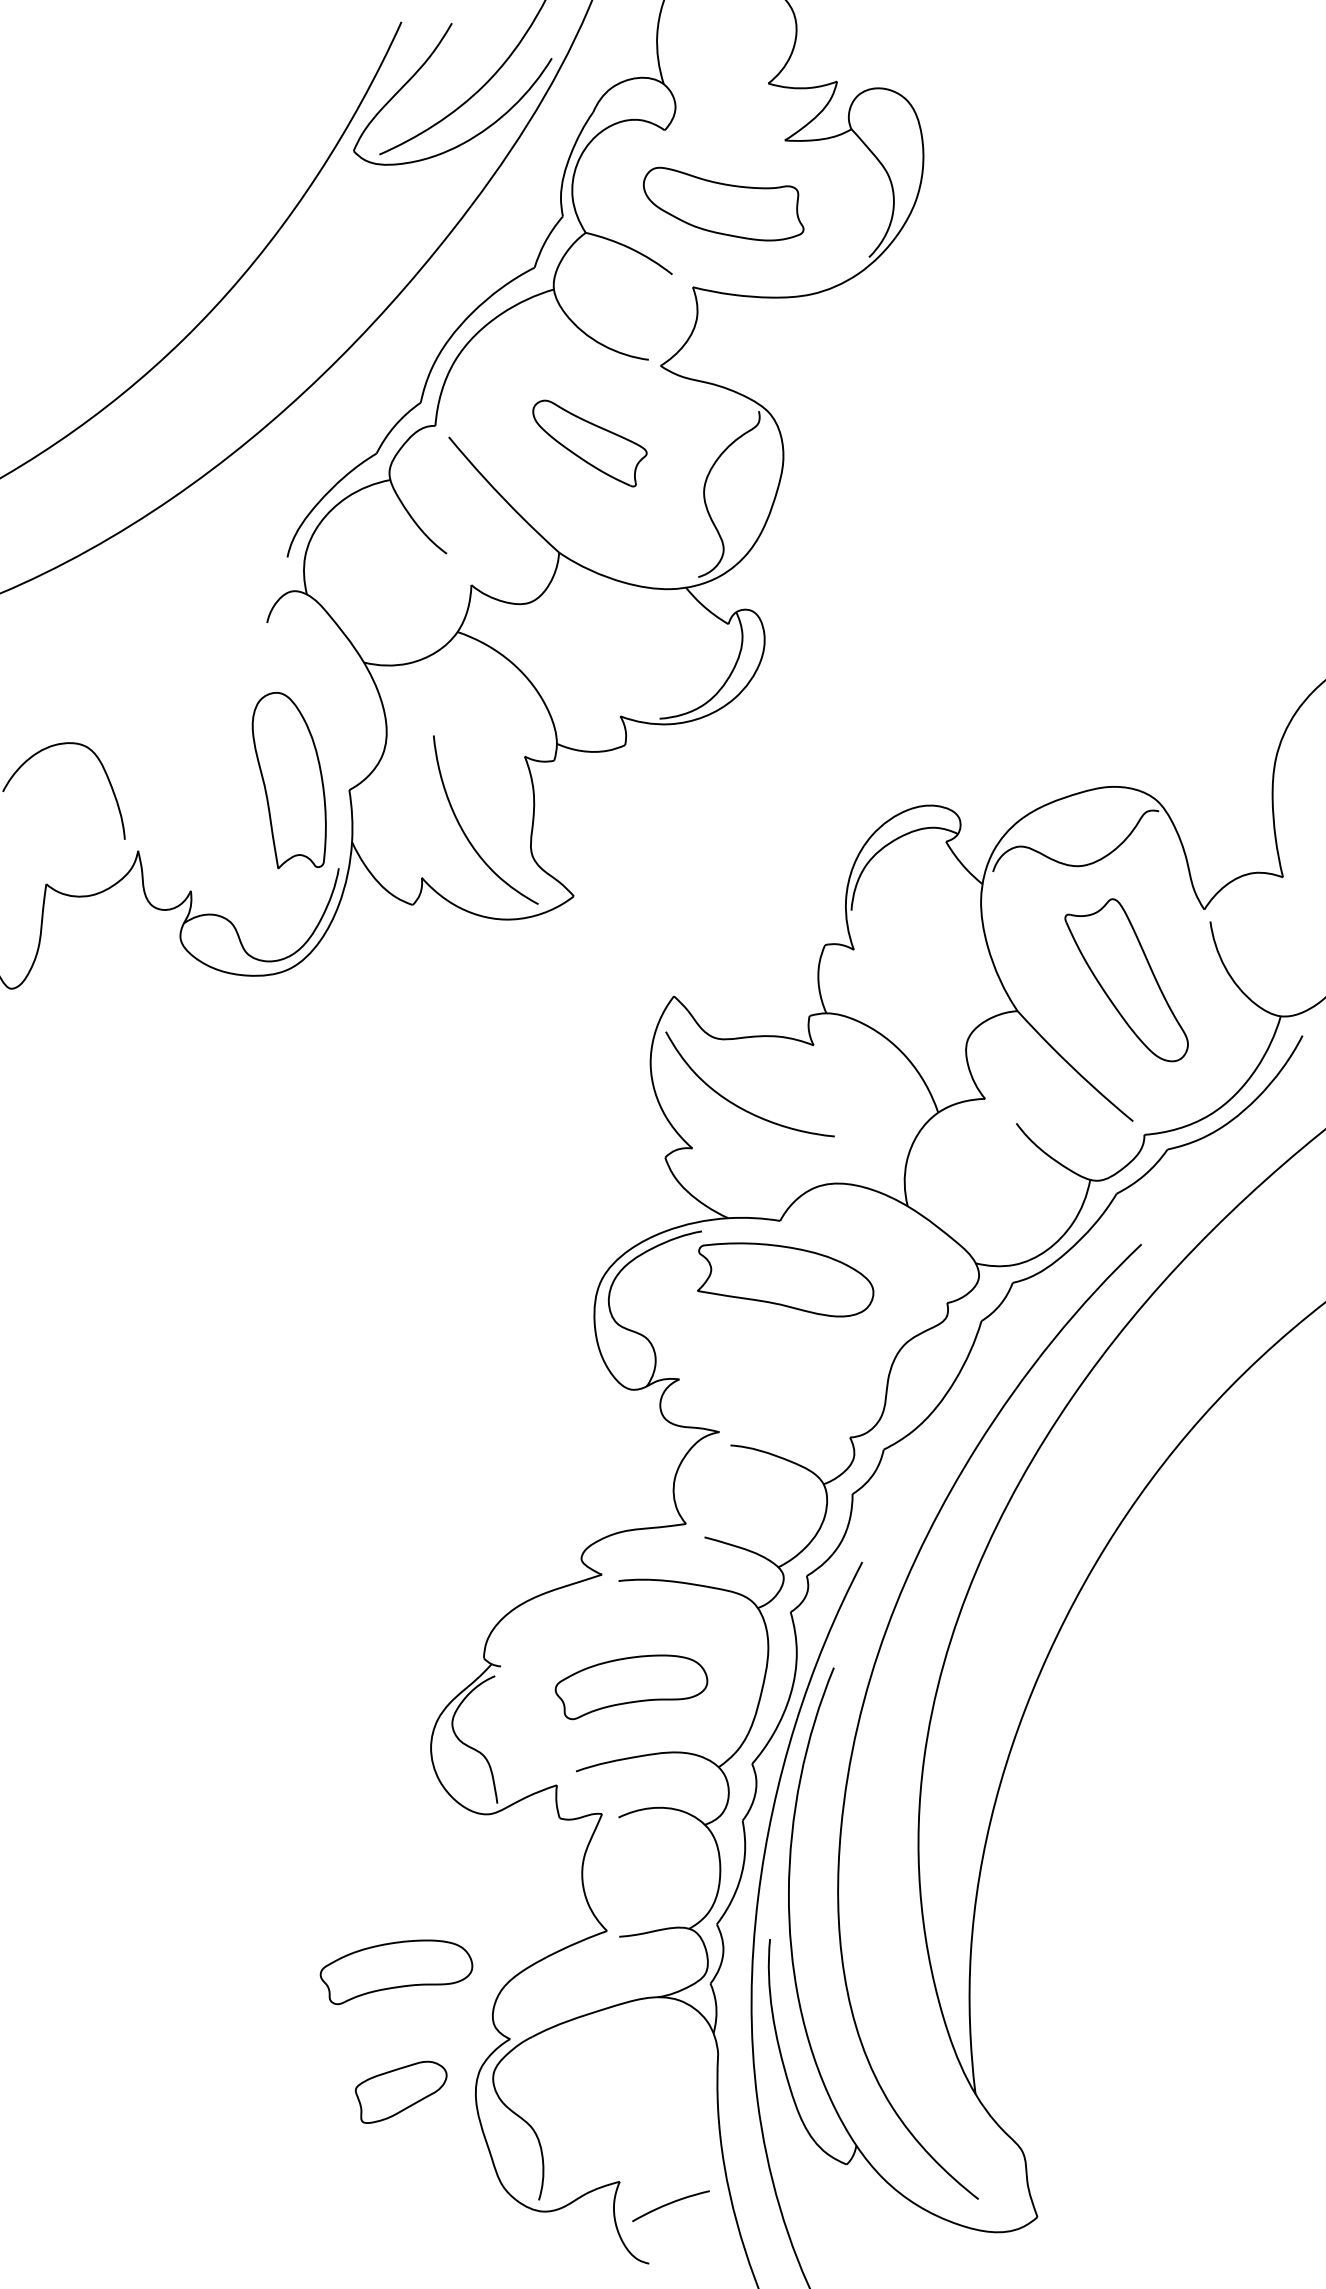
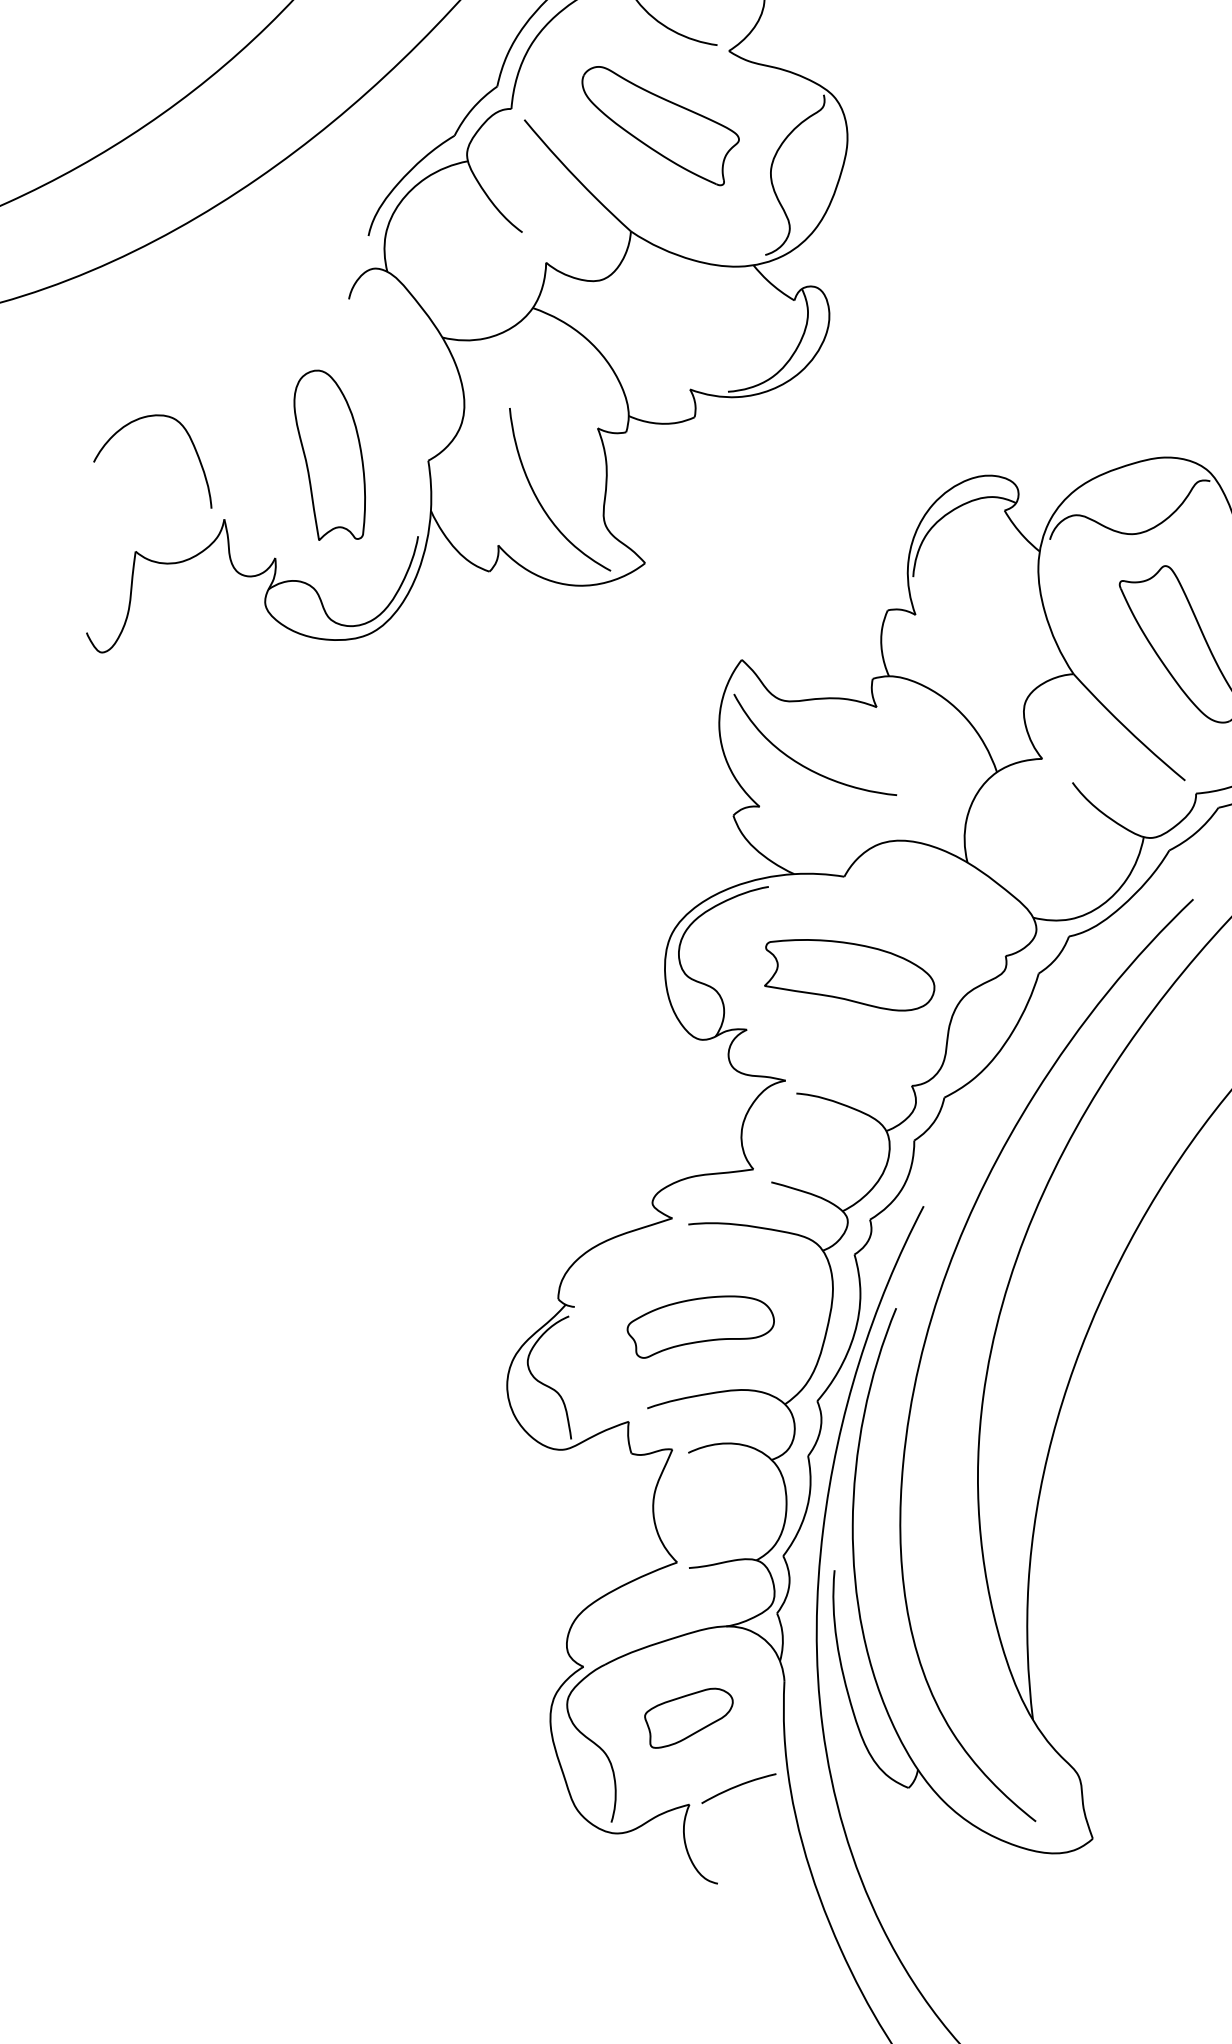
part: (589, 443) -> (660, 125), size x1.43
part: (288, 780) -> (328, 455), moved
part: (785, 1279) -> (849, 974), moved
part: (396, 1972) -> (473, 1602), removed
part: (401, 2091) -> (689, 1717), moved
curve: (670, 2204) -> (738, 1786), moved

